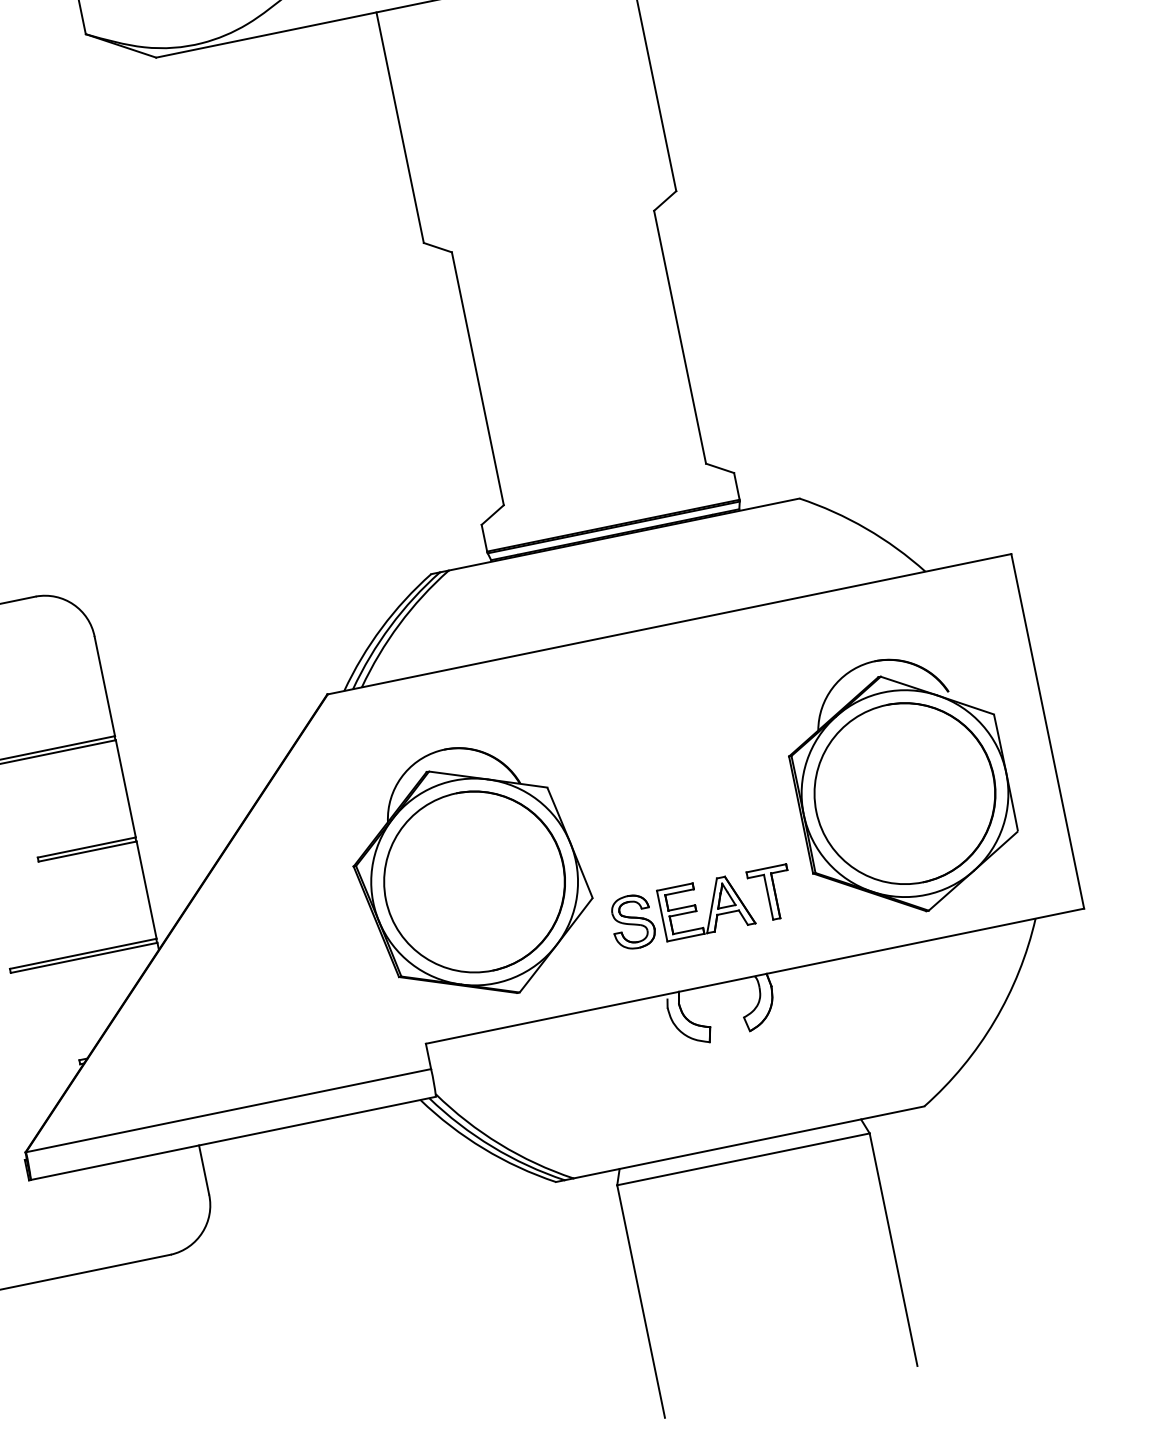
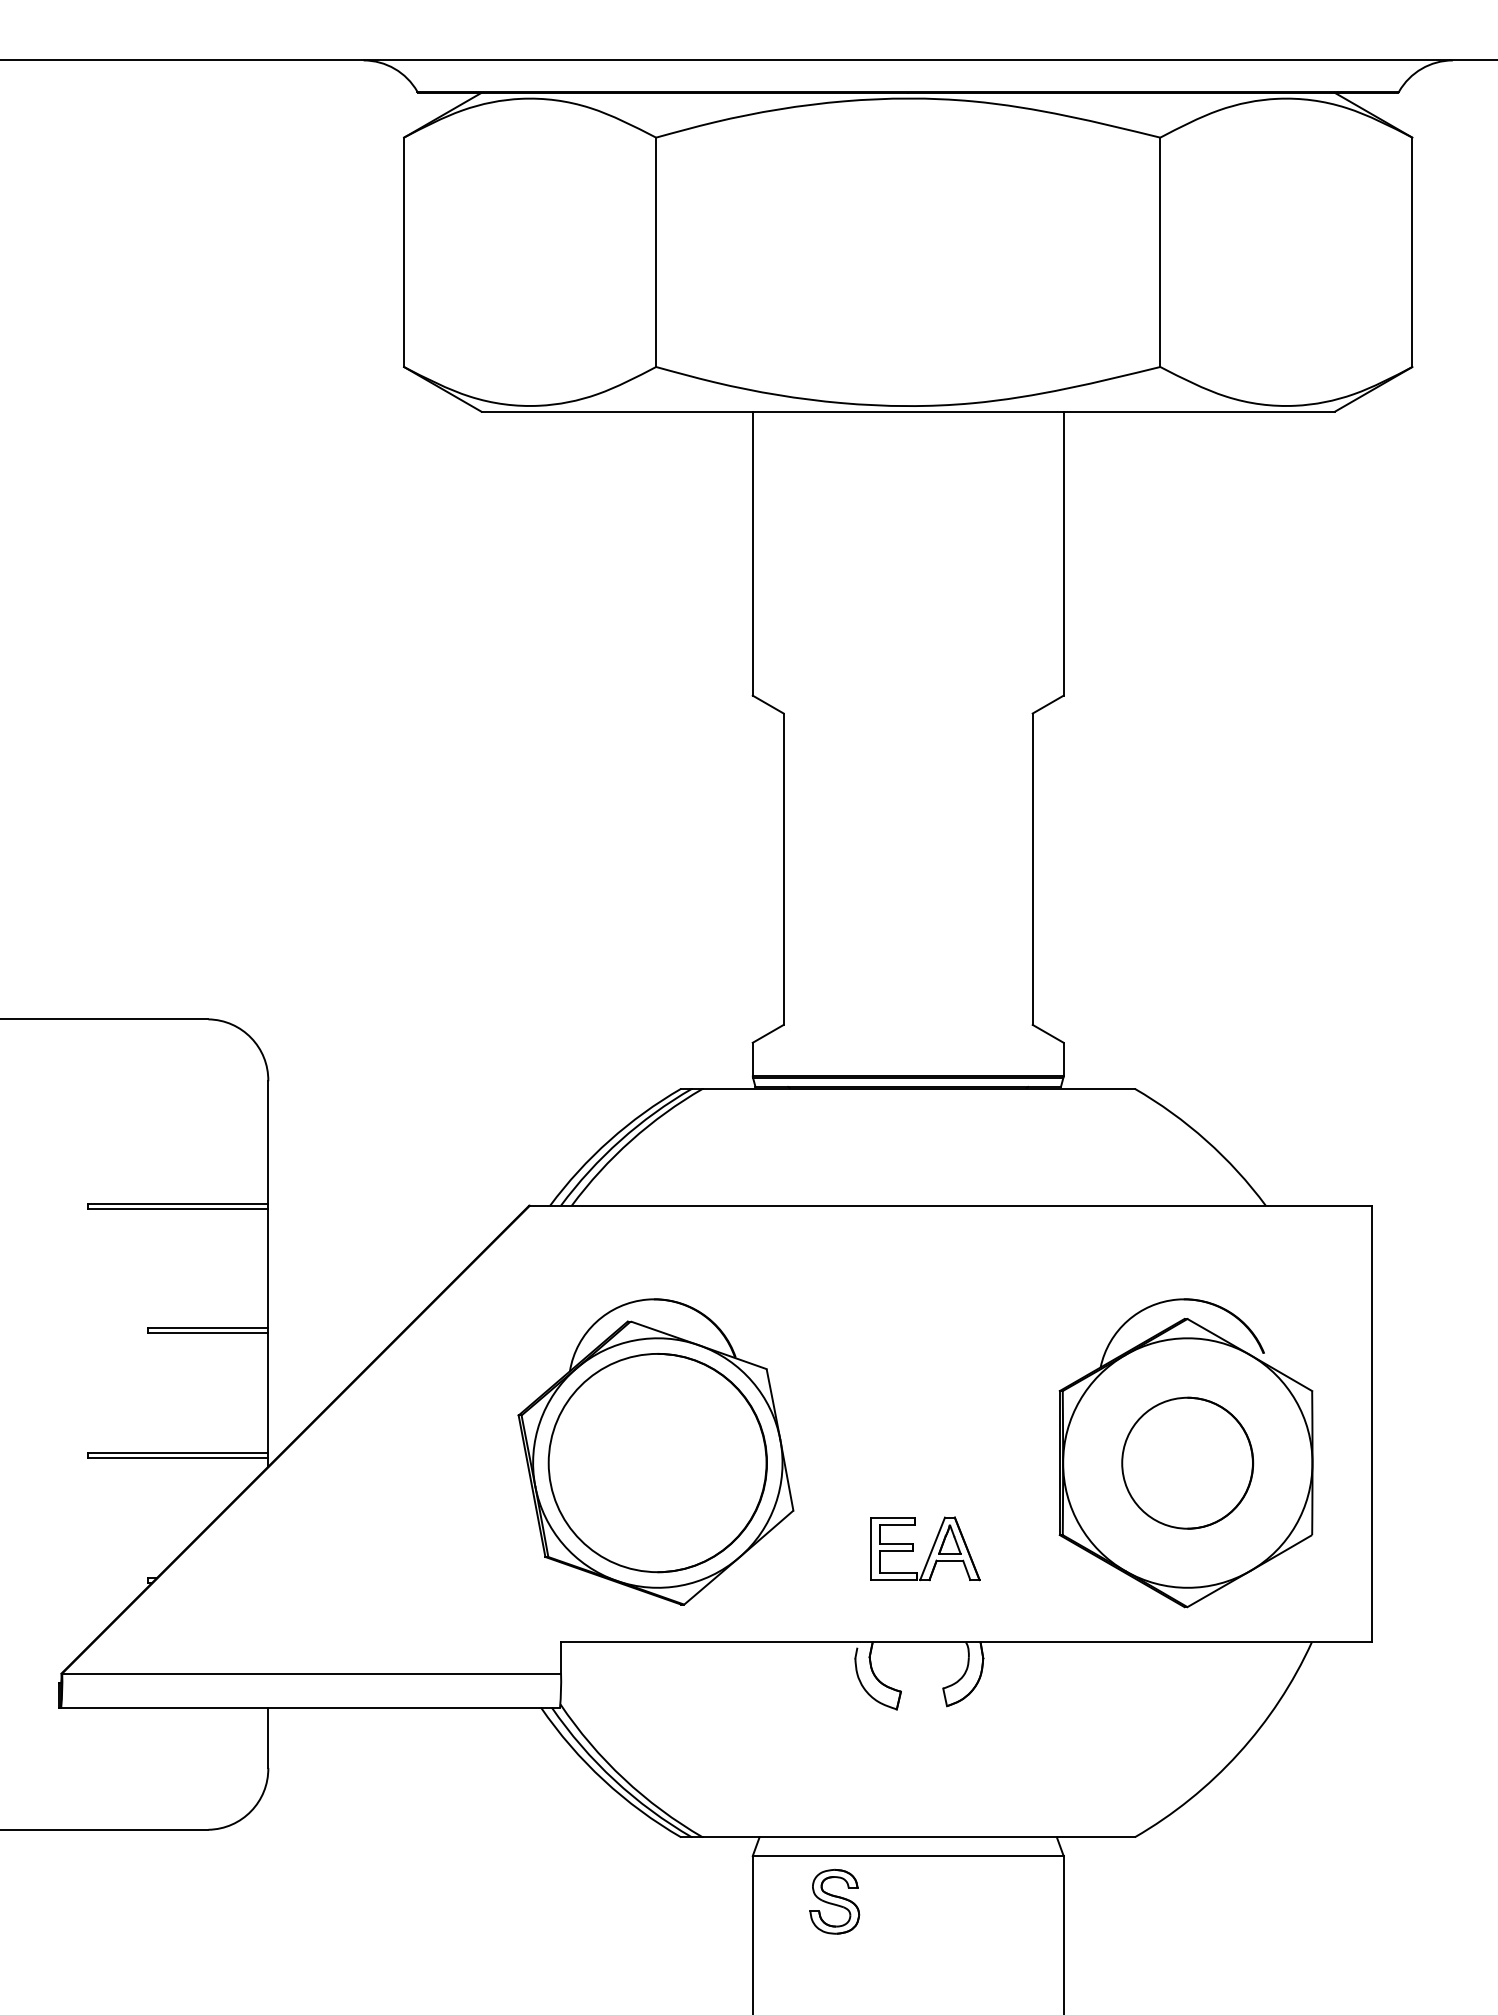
circle: (904, 794) -> (1187, 1463), size x0.6
part: (771, 893) -> (1005, 1548), removed
part: (632, 921) -> (834, 1901), moved

